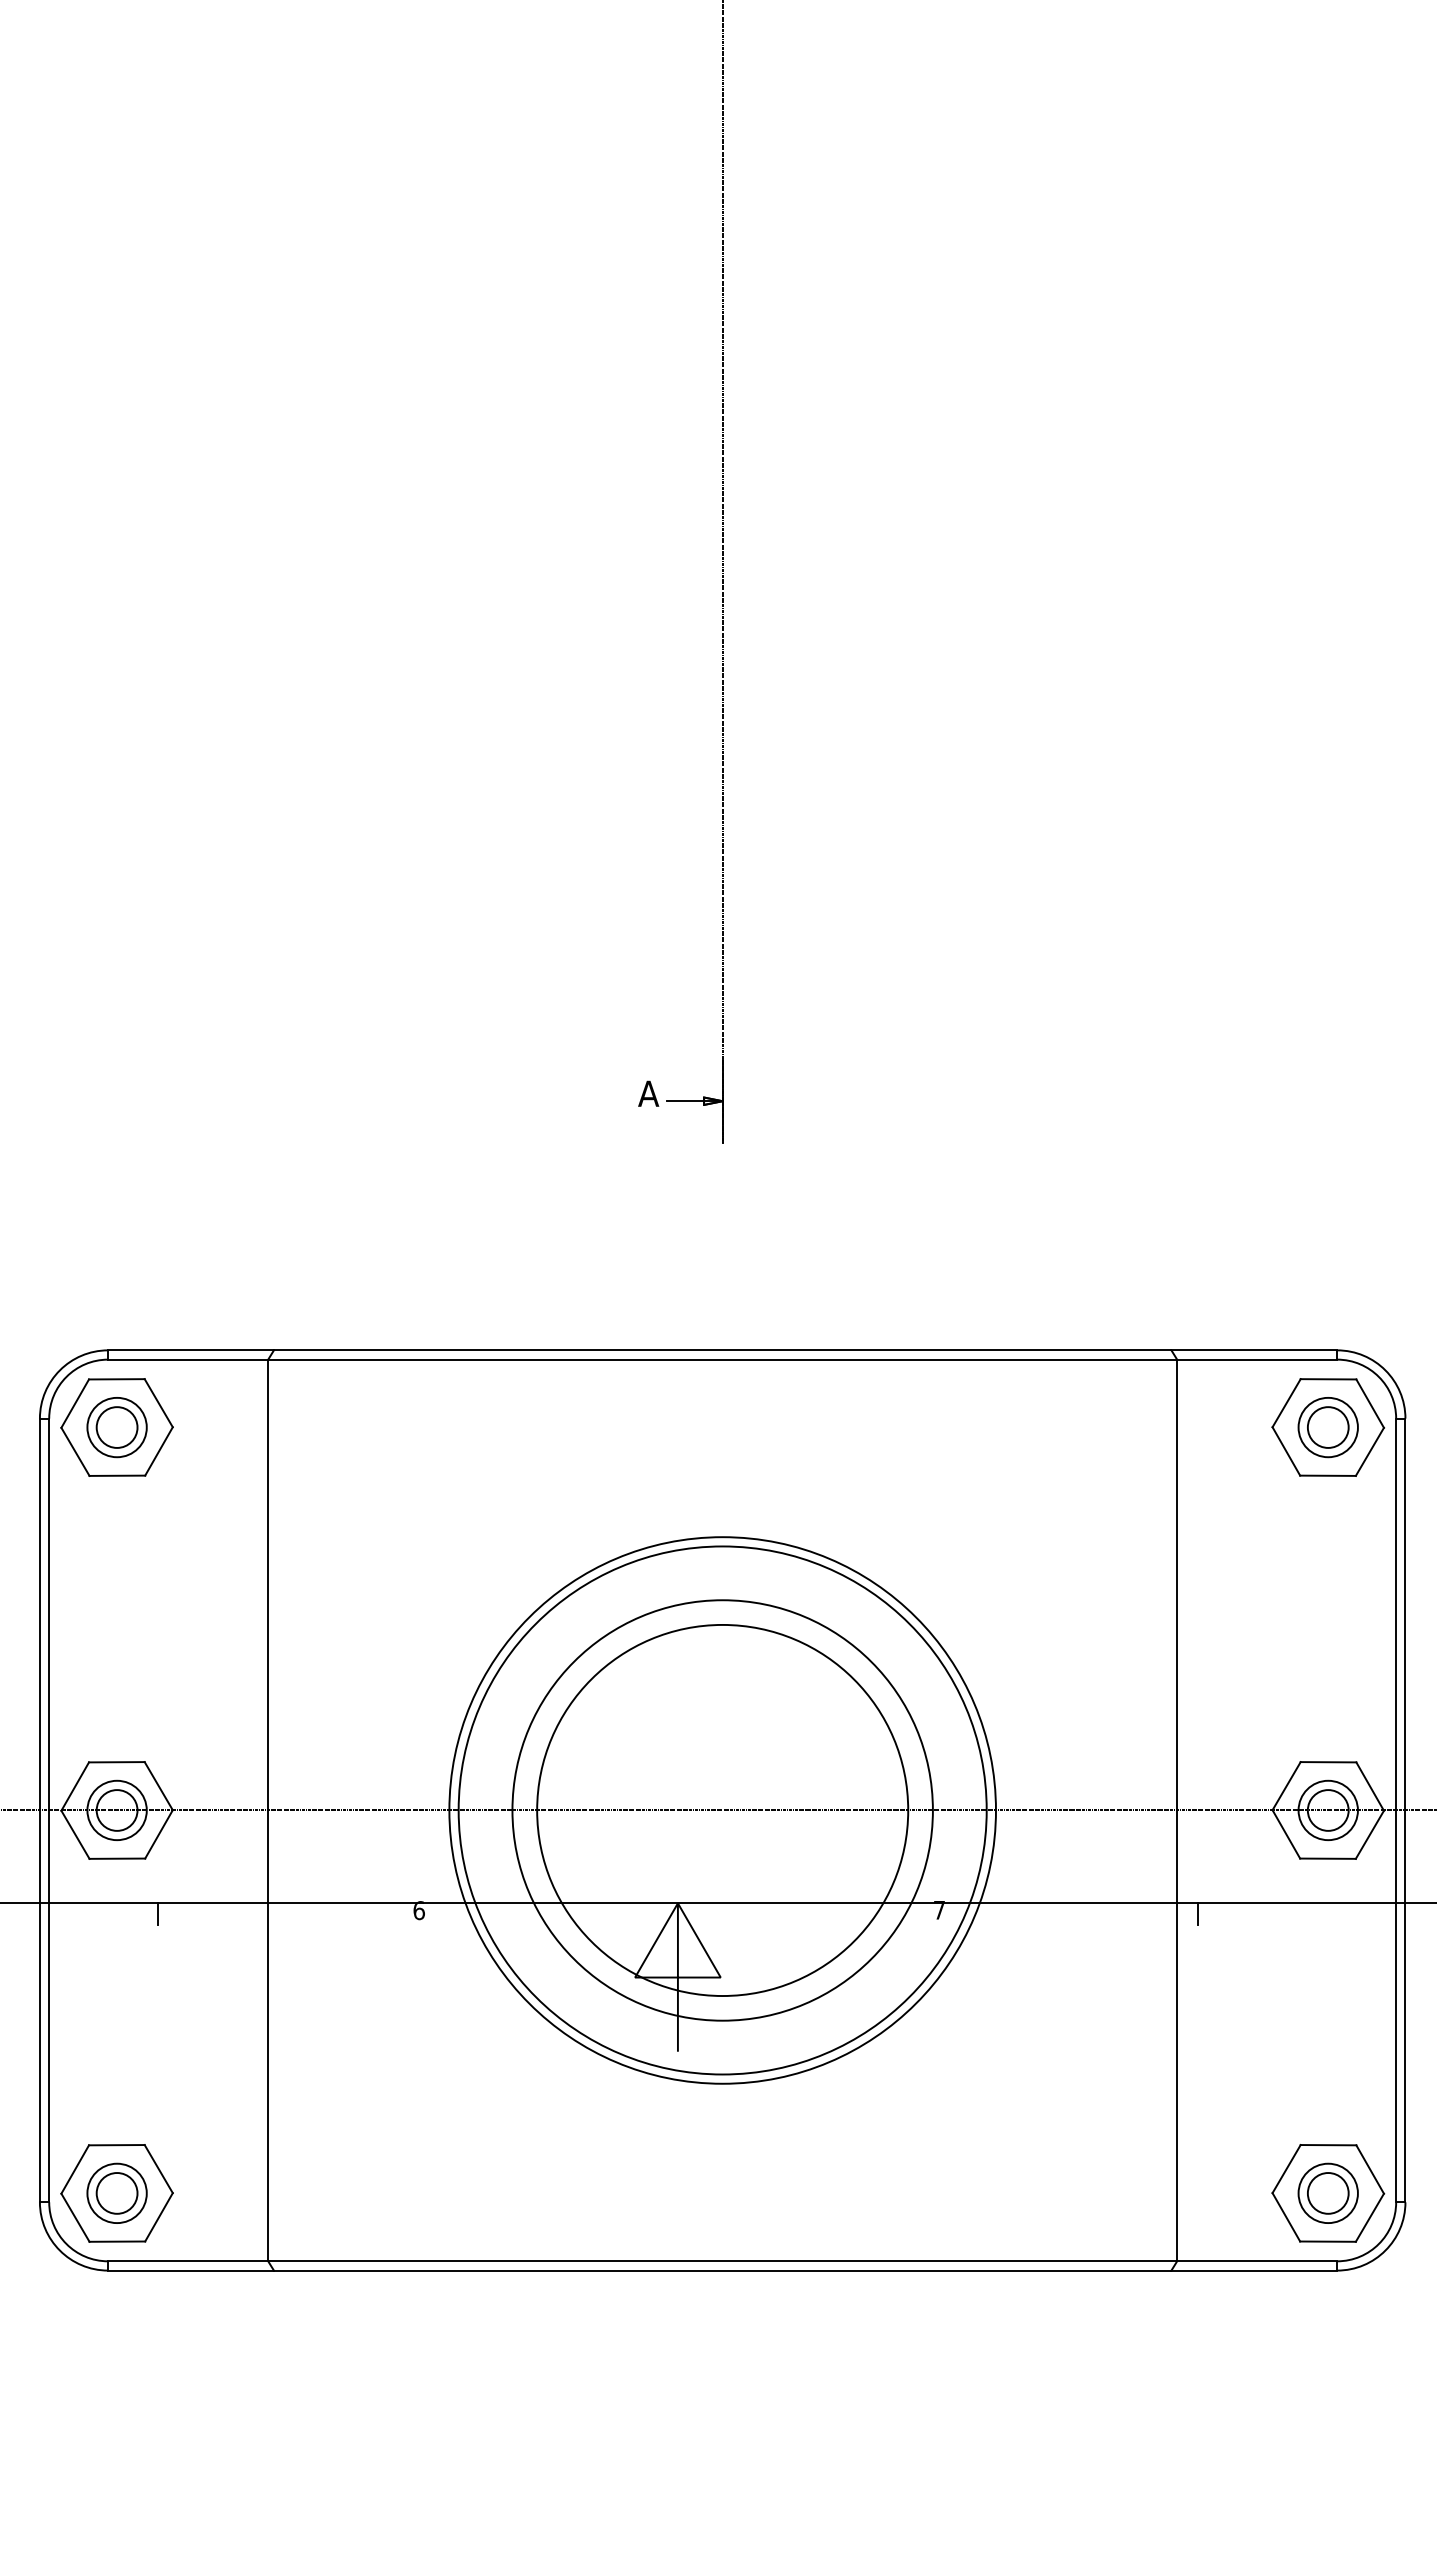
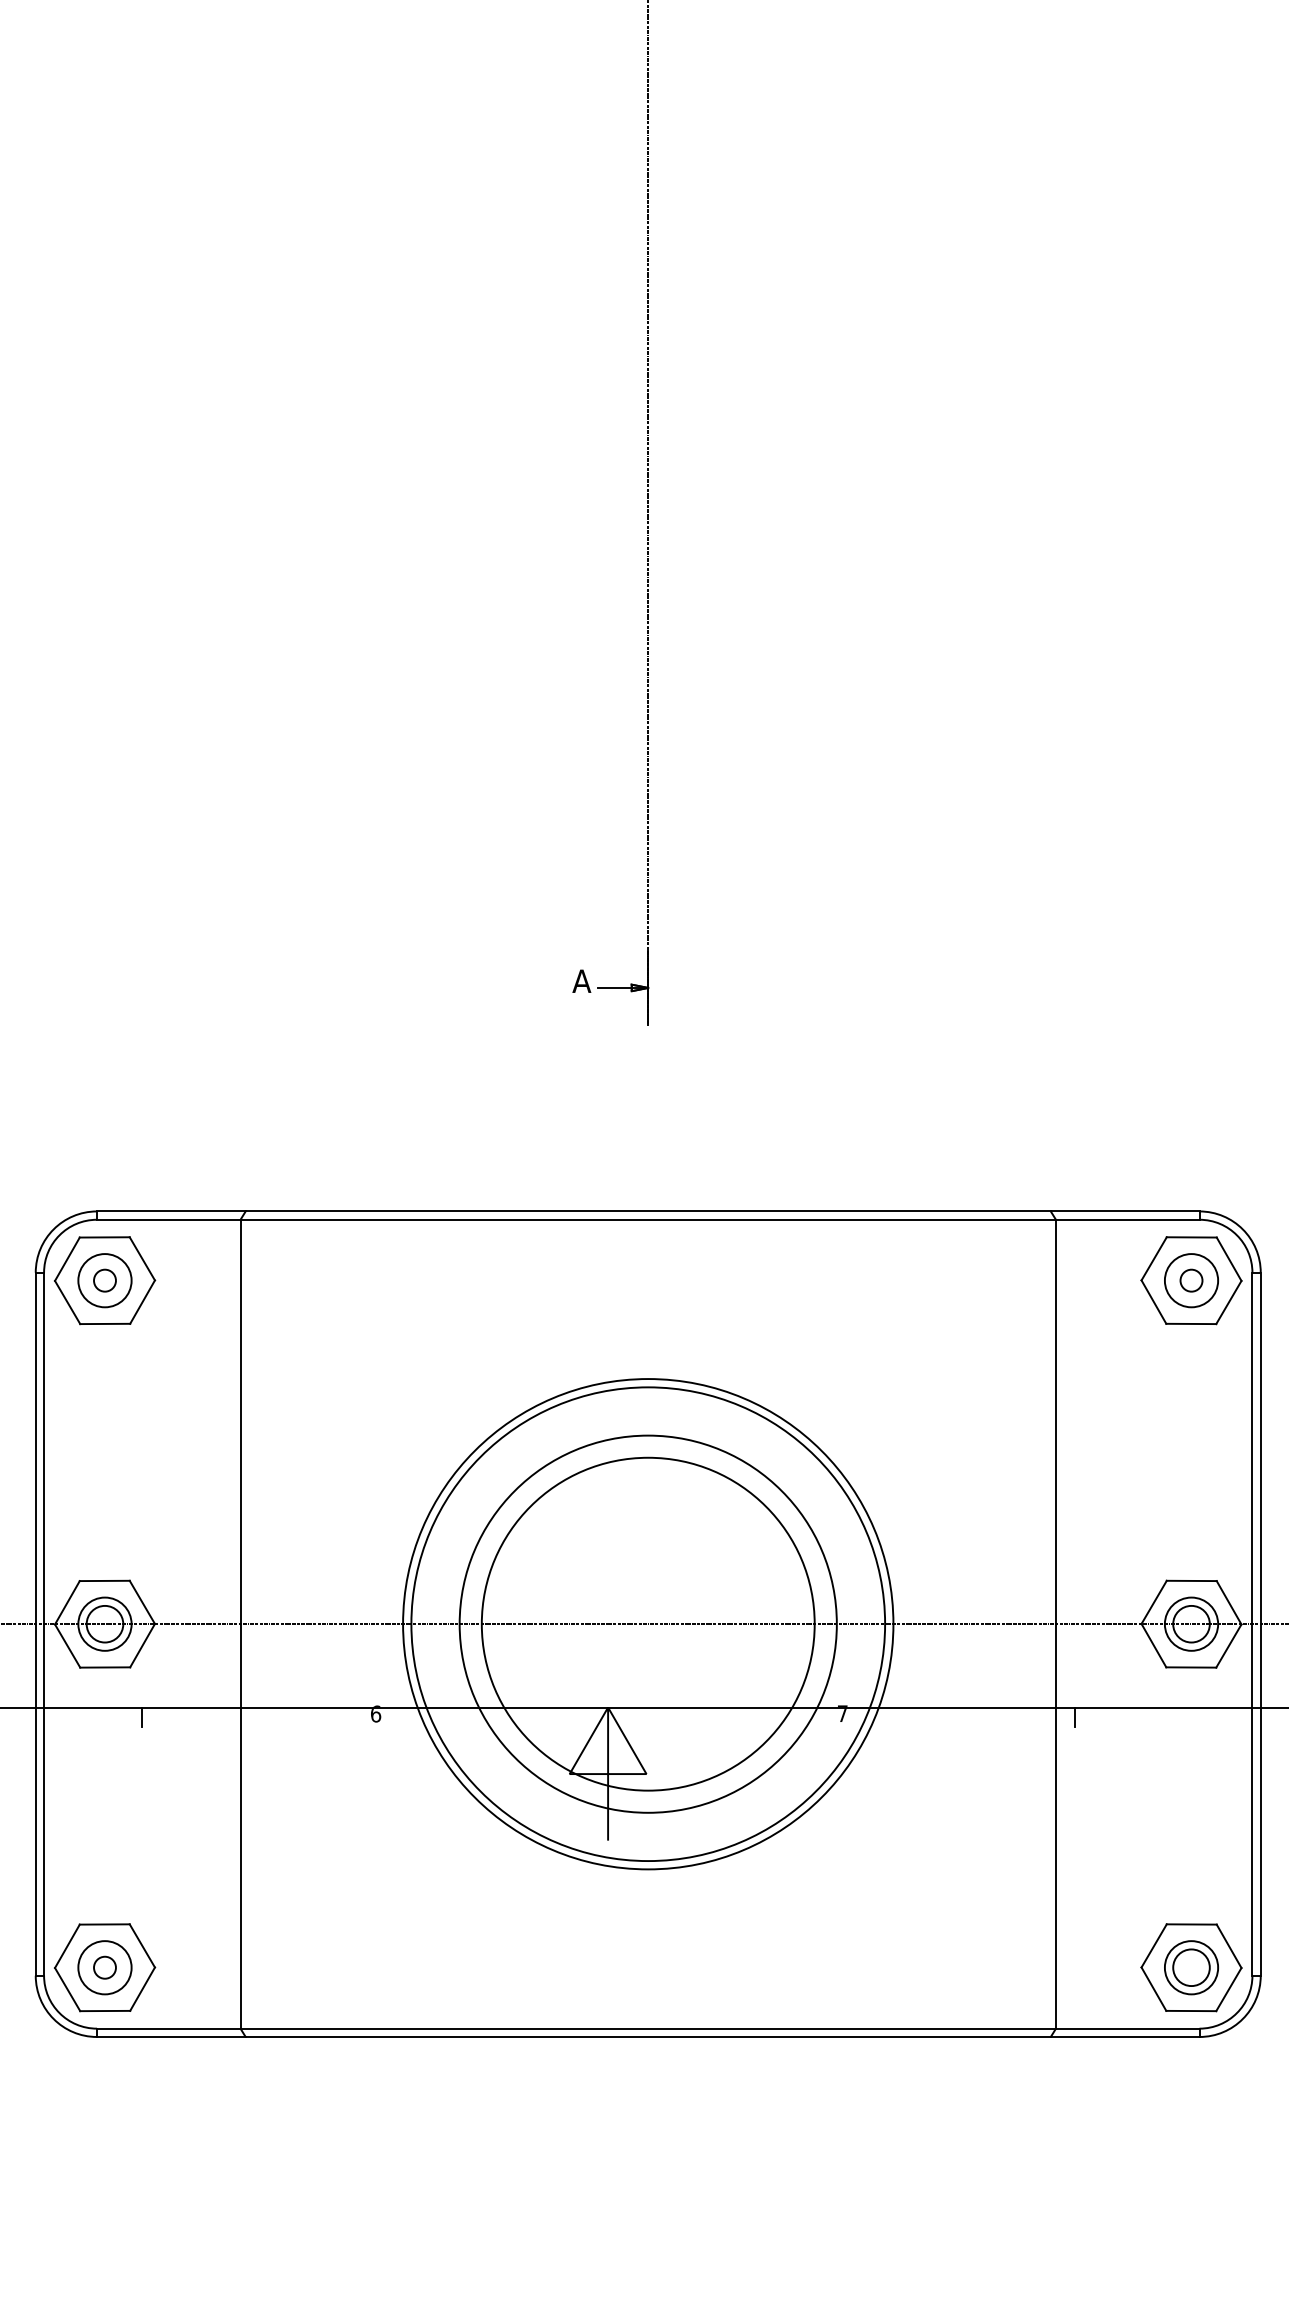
circle: (116, 1427) -> (104, 1280), size x0.6
circle: (1327, 1427) -> (1190, 1280), size x0.6
circle: (116, 2193) -> (104, 1967), size x0.6

